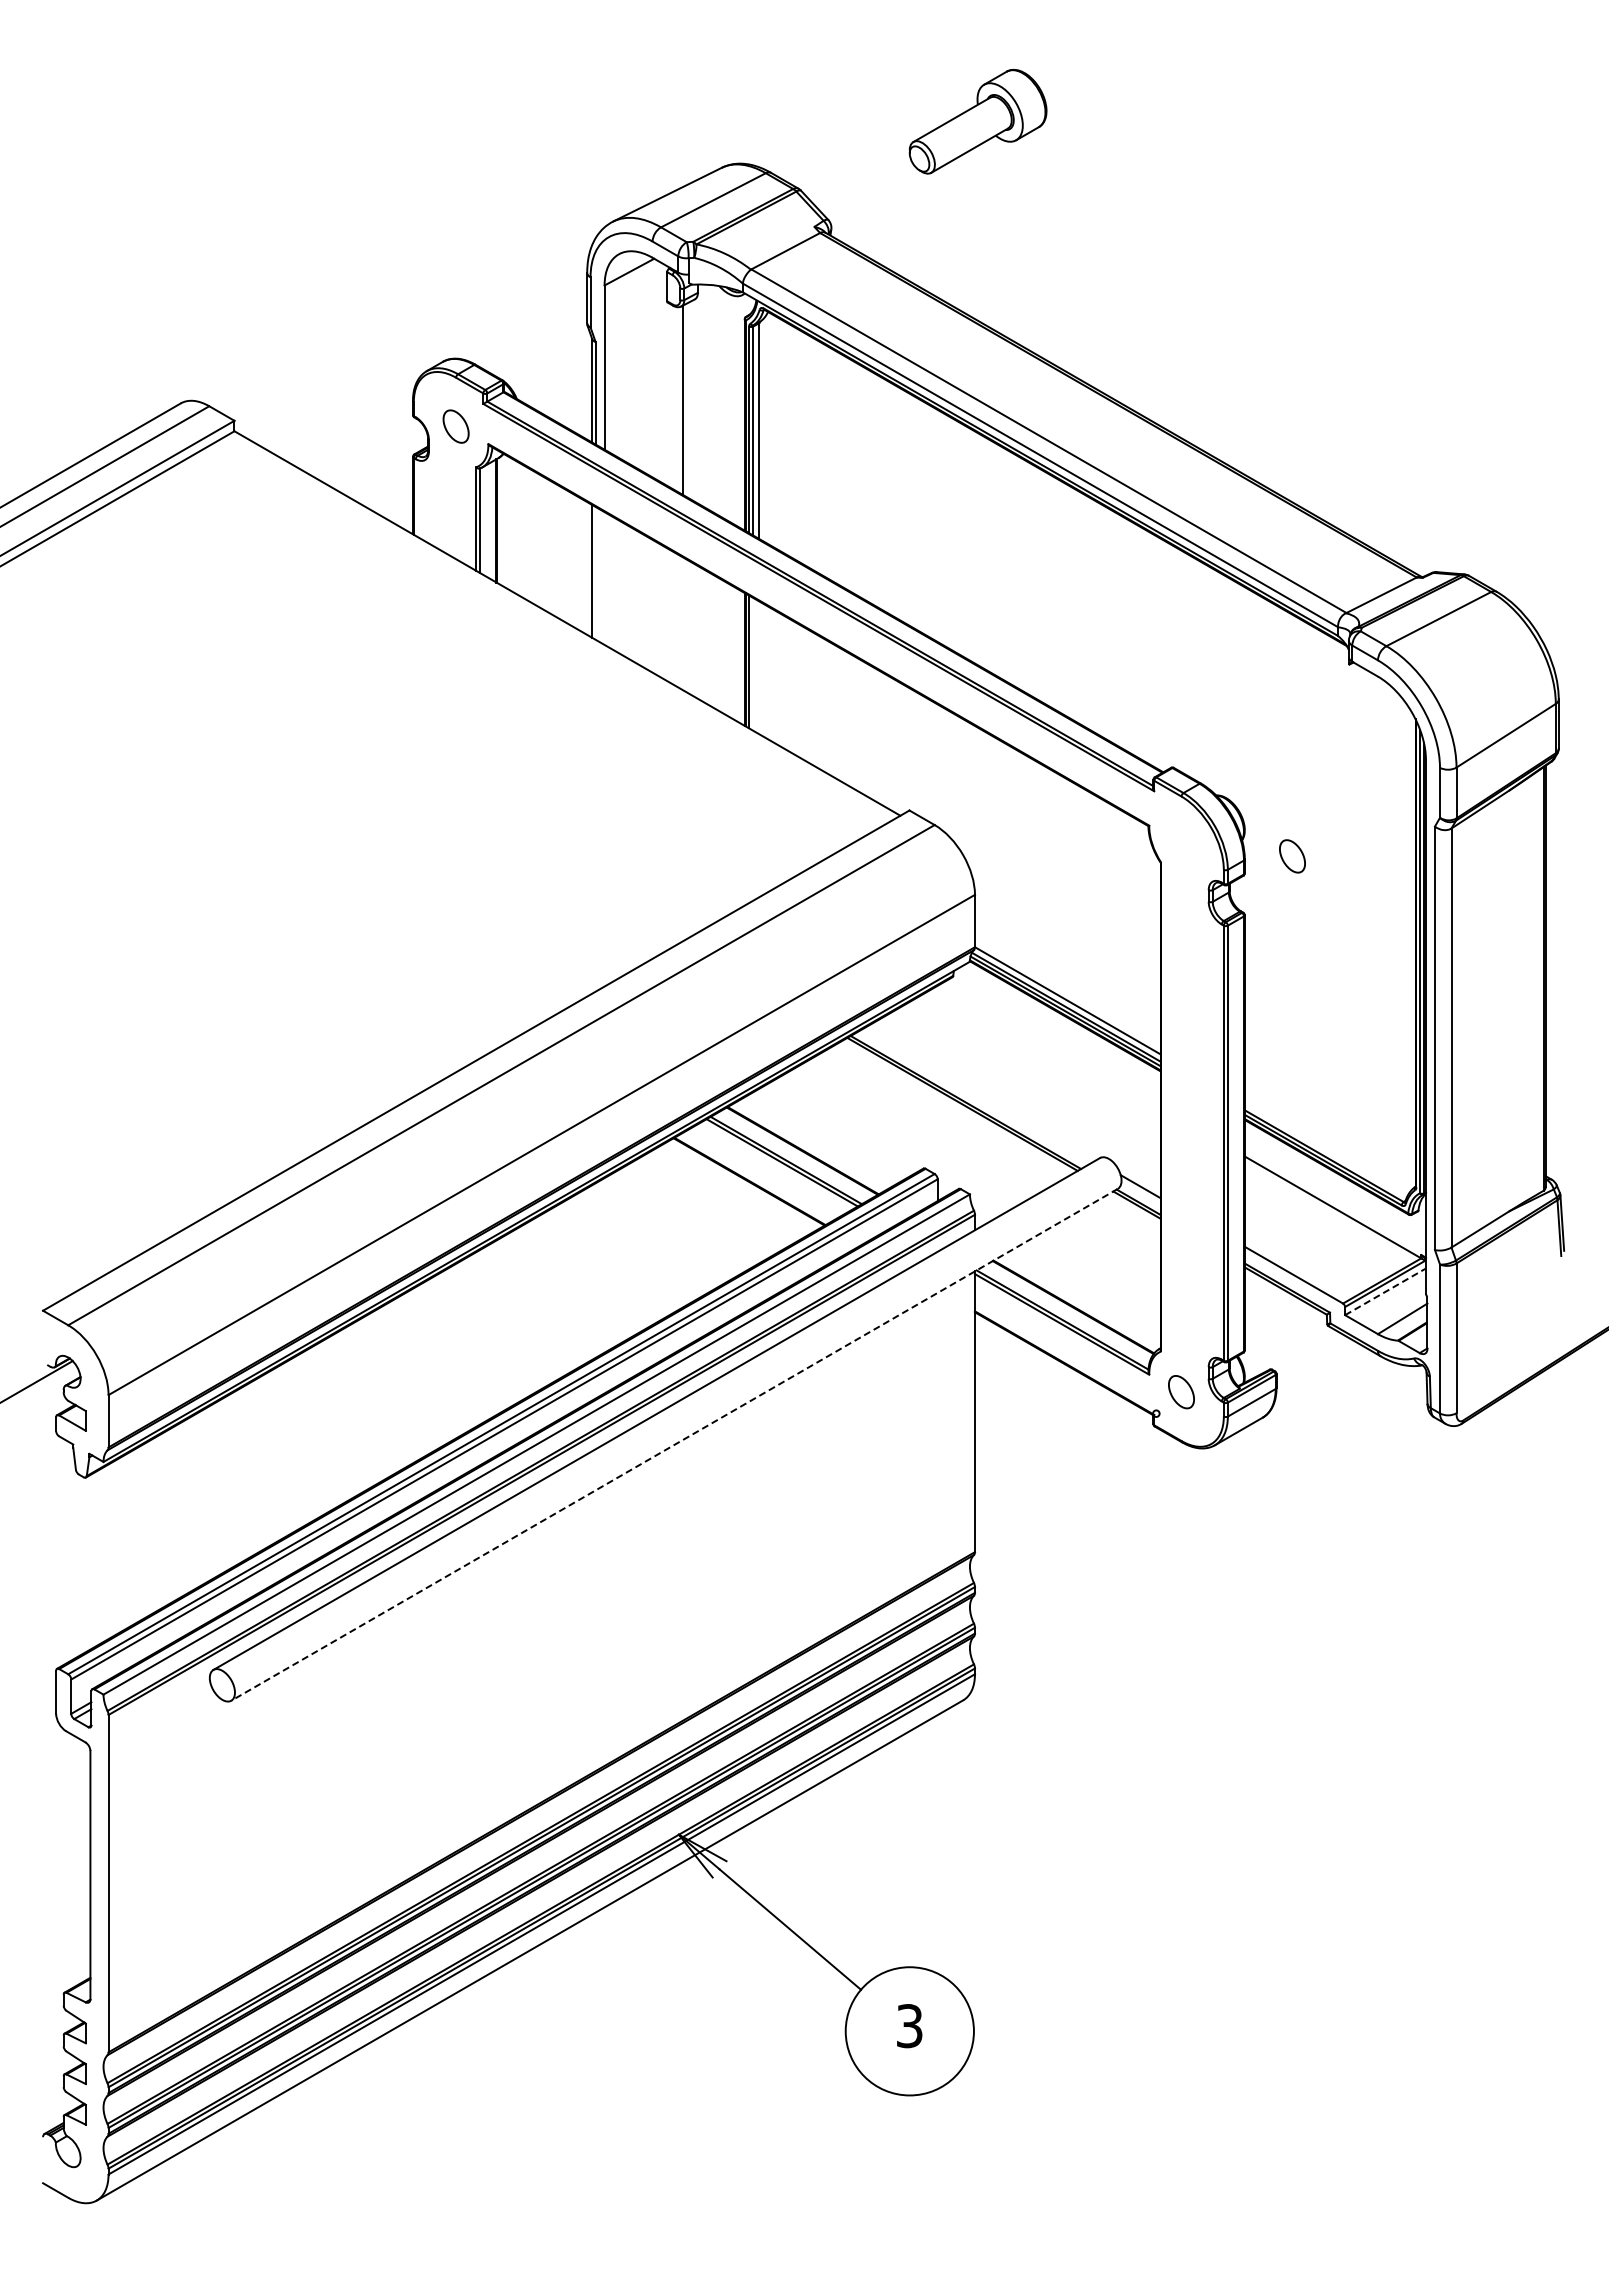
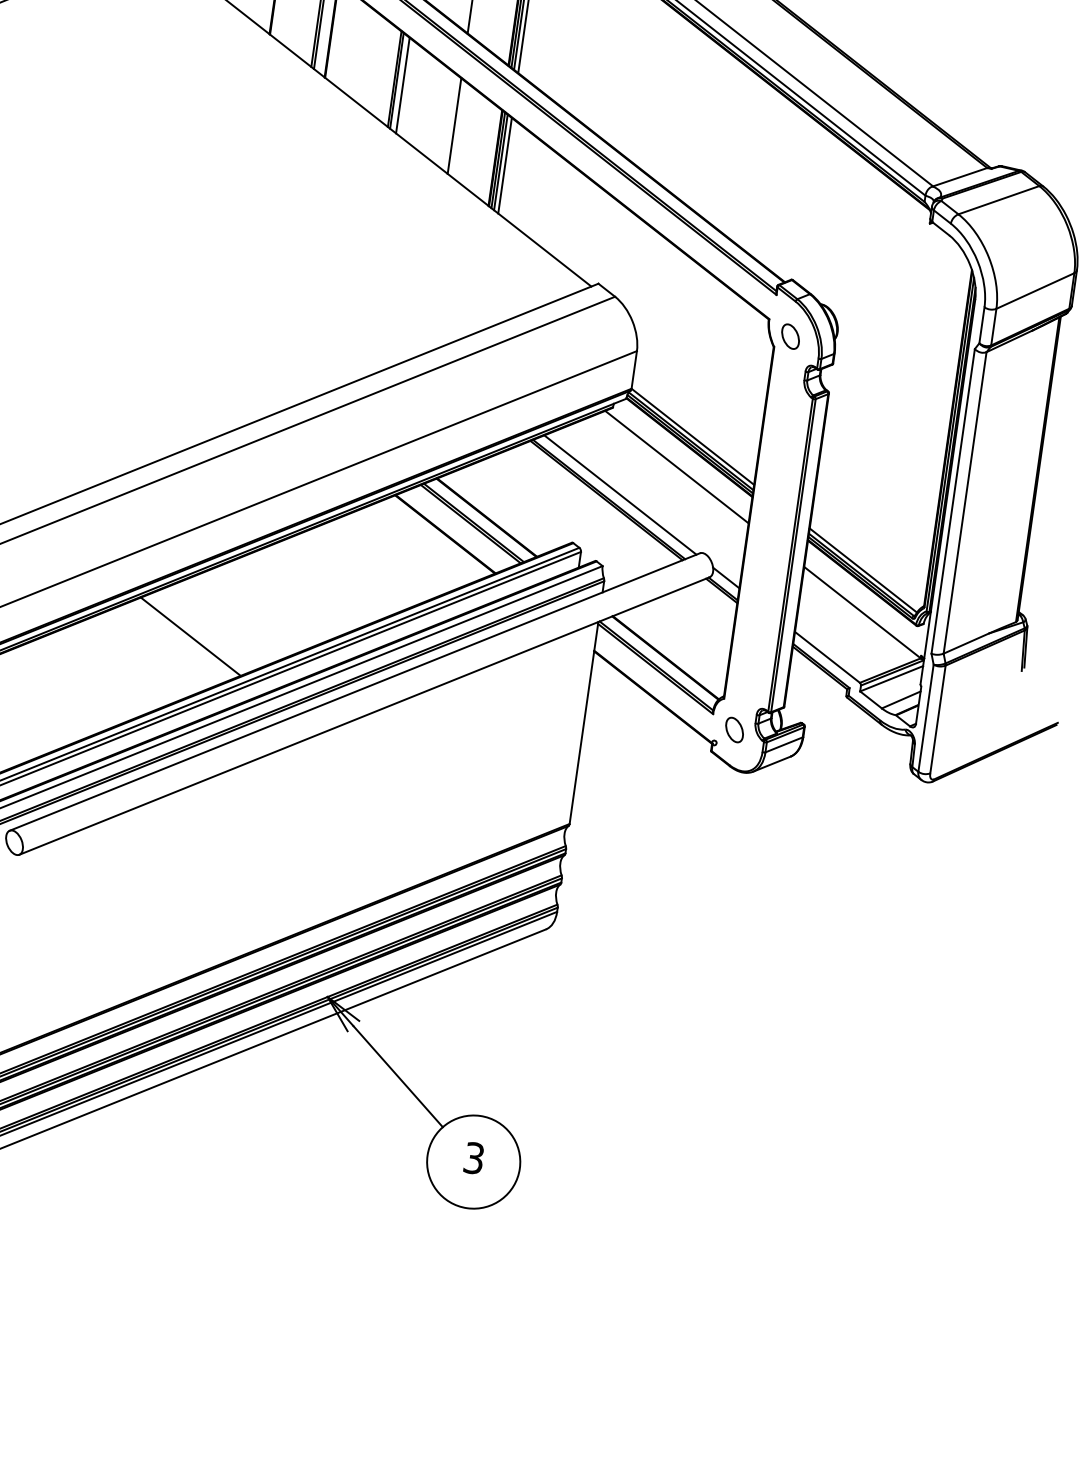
line: (595, 572) -> (396, 80), added
line: (604, 578) -> (402, 85), added
line: (682, 623) -> (454, 125), added
line: (753, 663) -> (501, 161), added
line: (759, 667) -> (505, 165), added
part: (1292, 856) -> (790, 336), moved
line: (1051, 1044) -> (676, 466), added
line: (980, 1093) -> (620, 494), added
line: (1325, 1149) -> (863, 570), added
line: (1385, 1291) -> (891, 678), dashed -> solid
line: (422, 1370) -> (190, 636), added
line: (674, 1444) -> (364, 715), dashed -> solid

